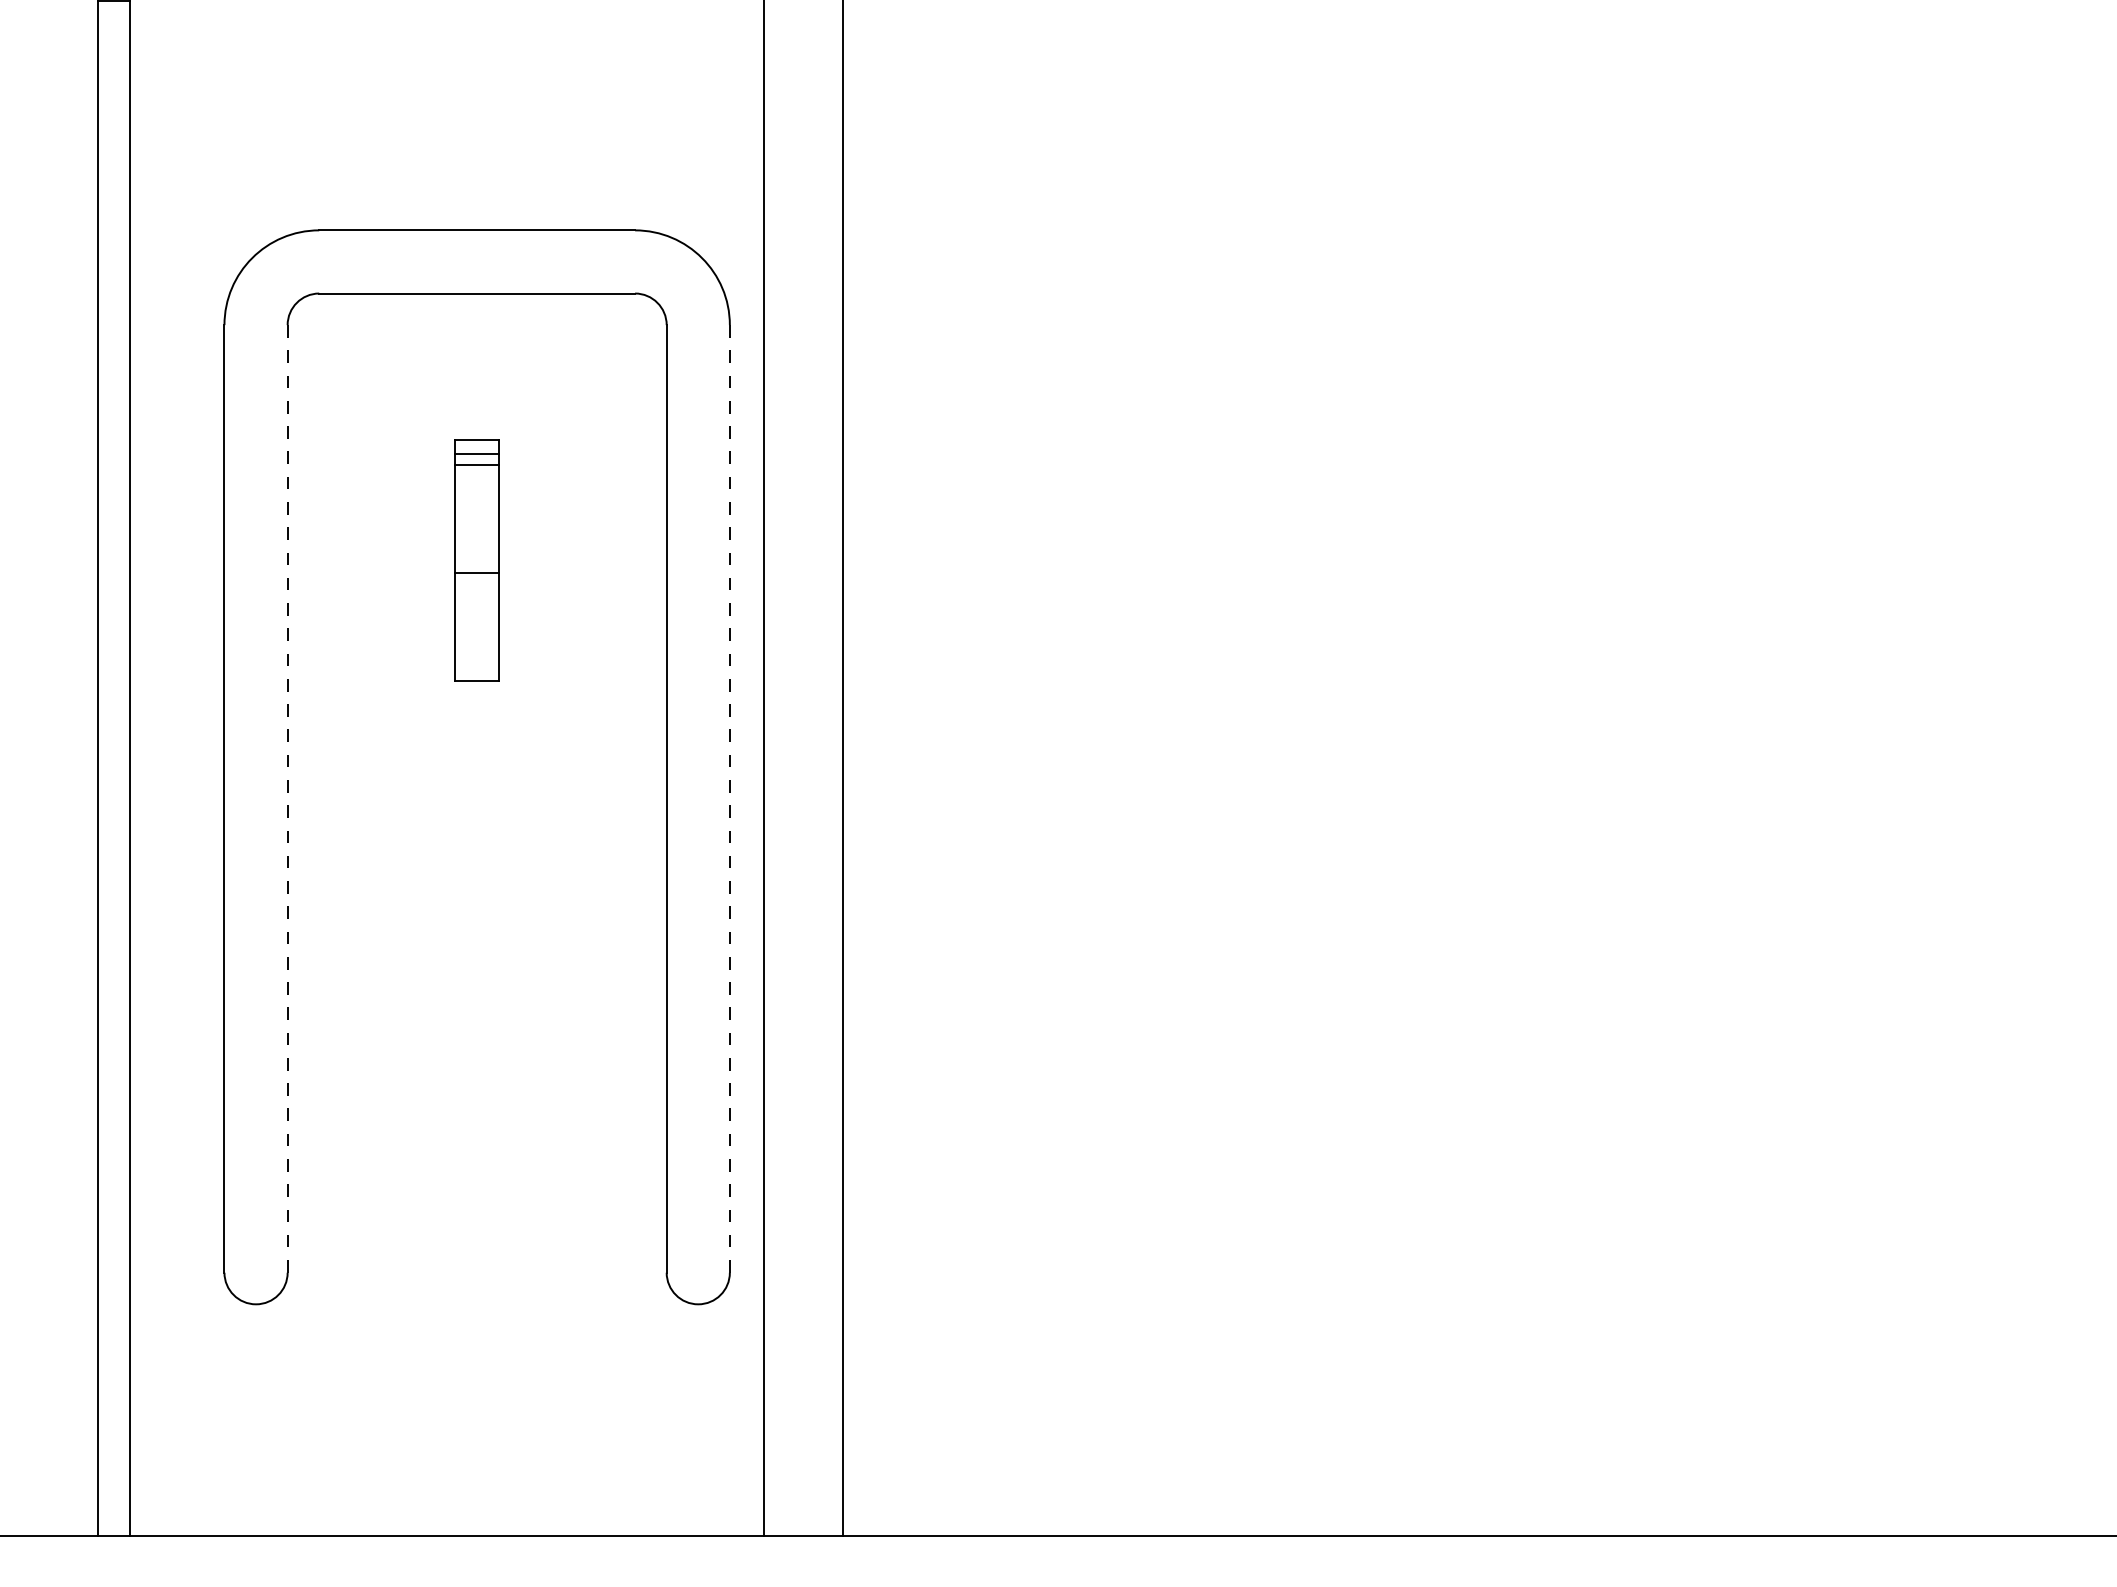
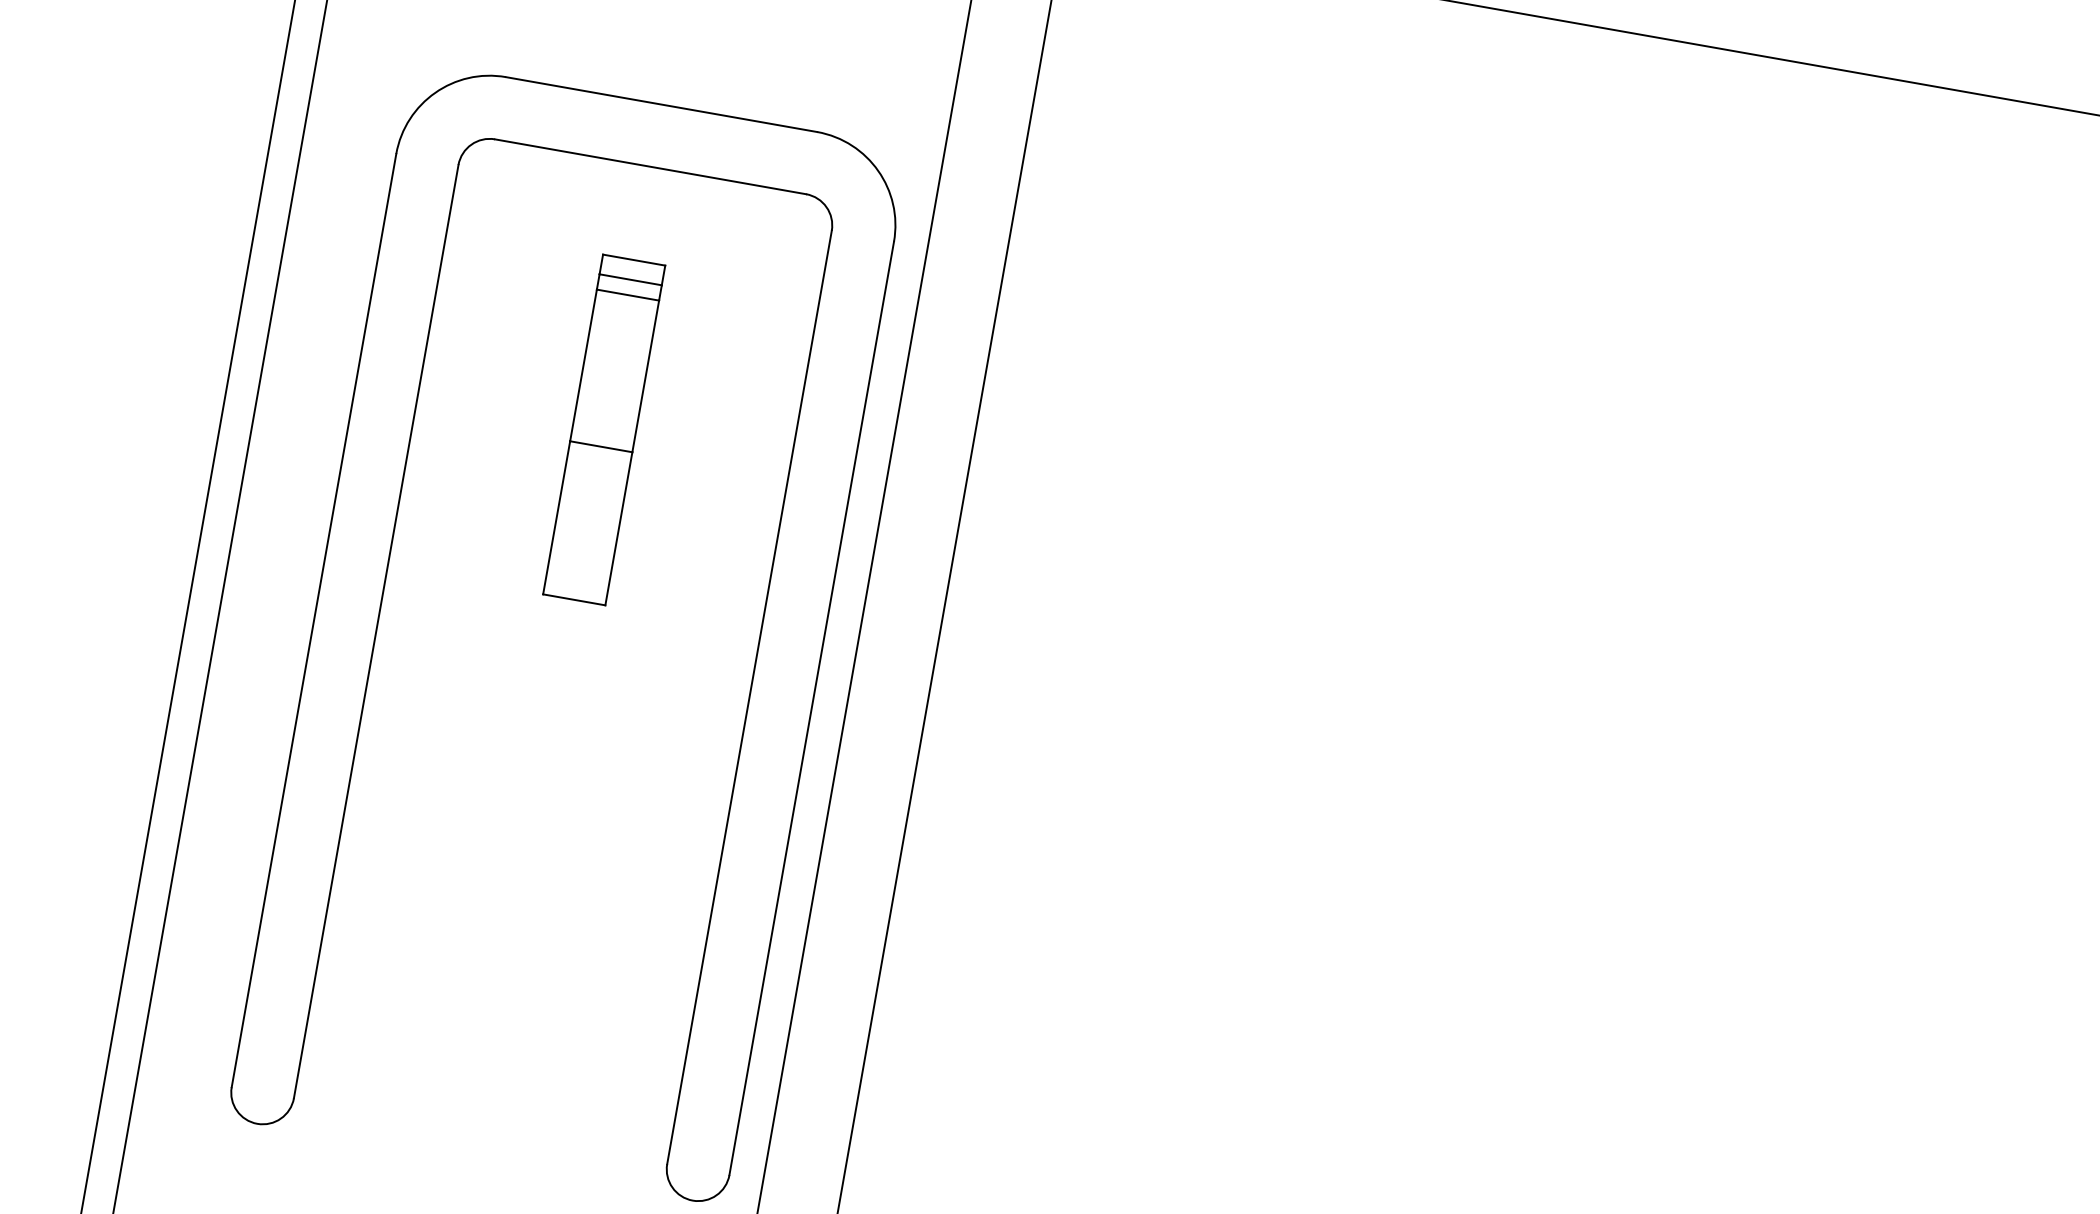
part: (477, 560) -> (604, 429), size x1.43
line: (287, 798) -> (376, 631), dashed -> solid
line: (729, 798) -> (811, 707), dashed -> solid

